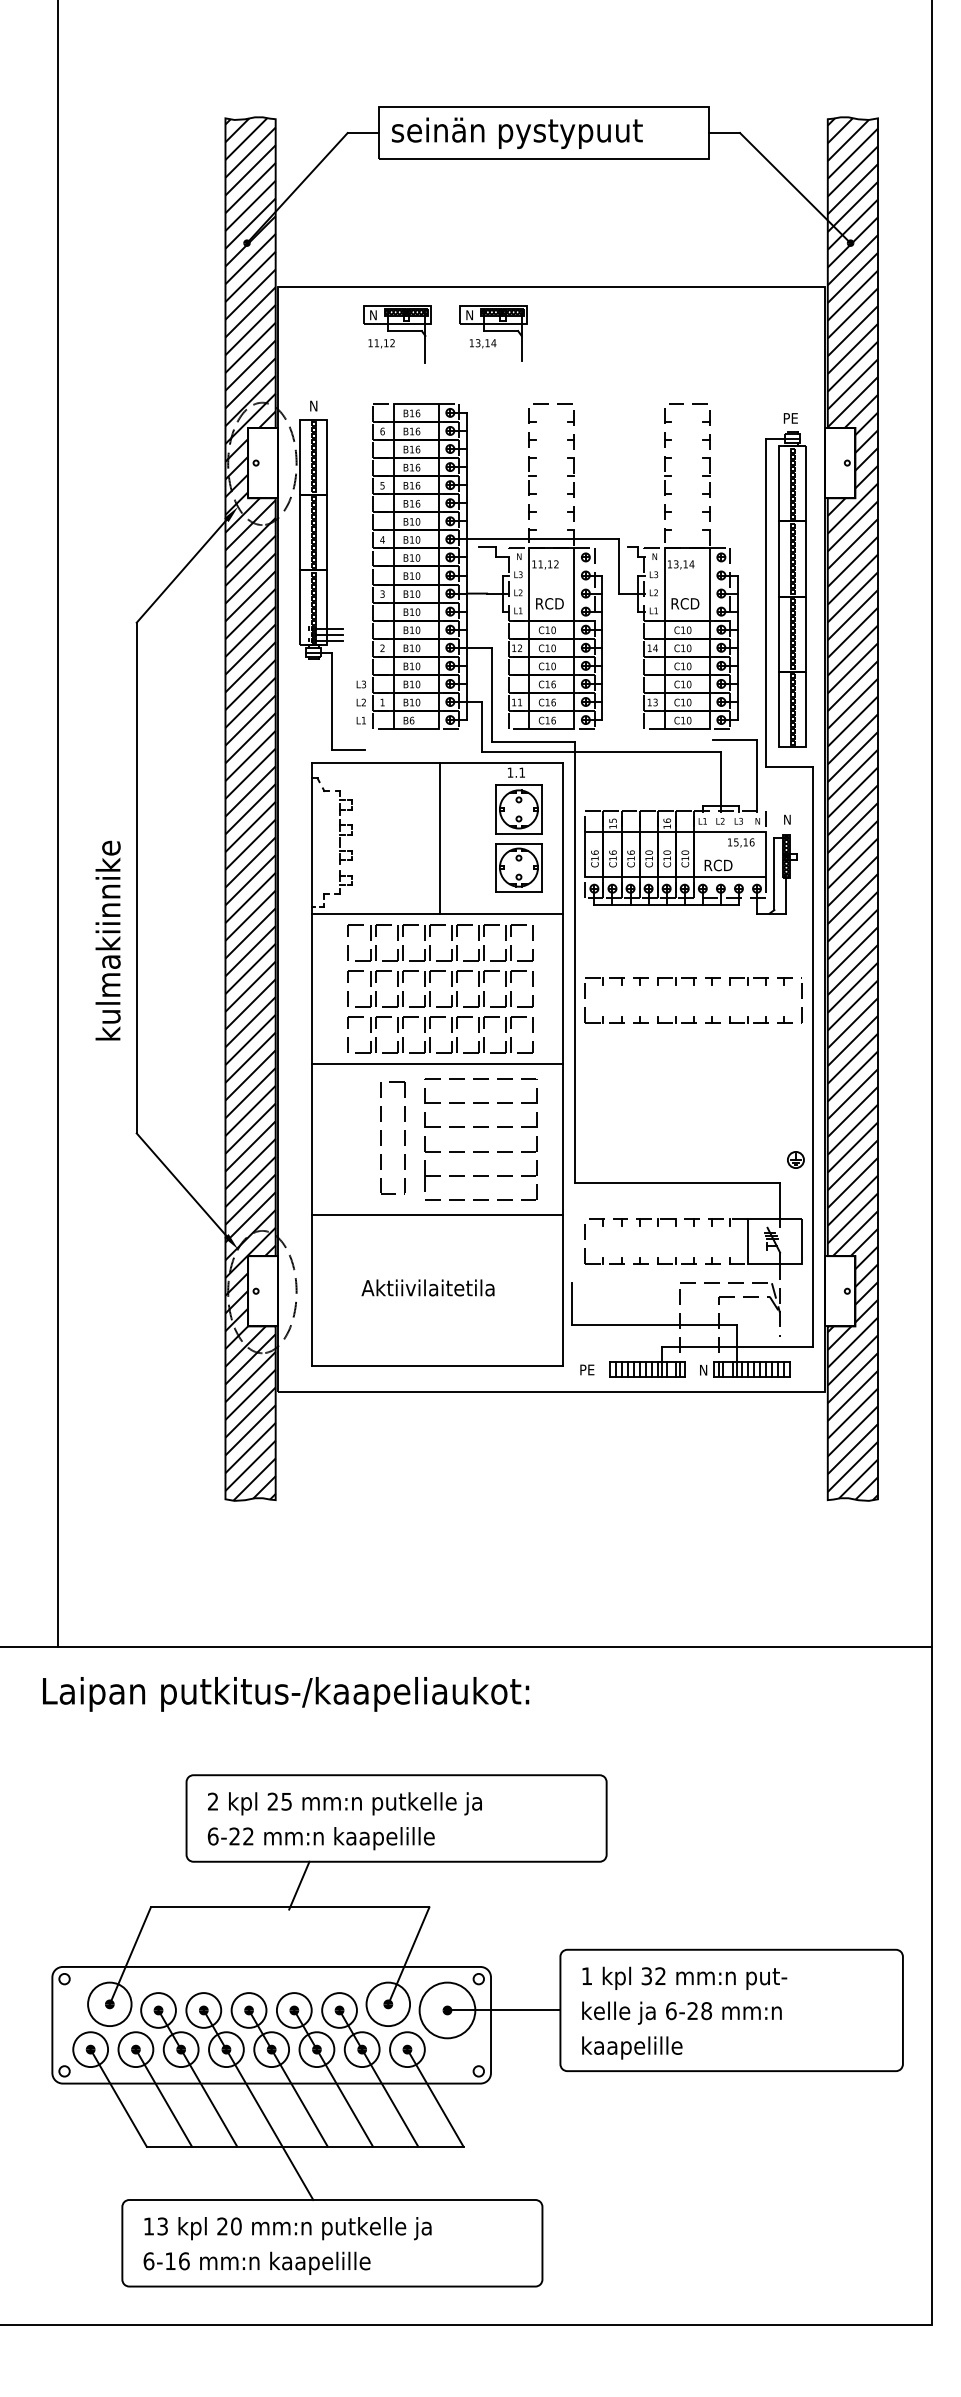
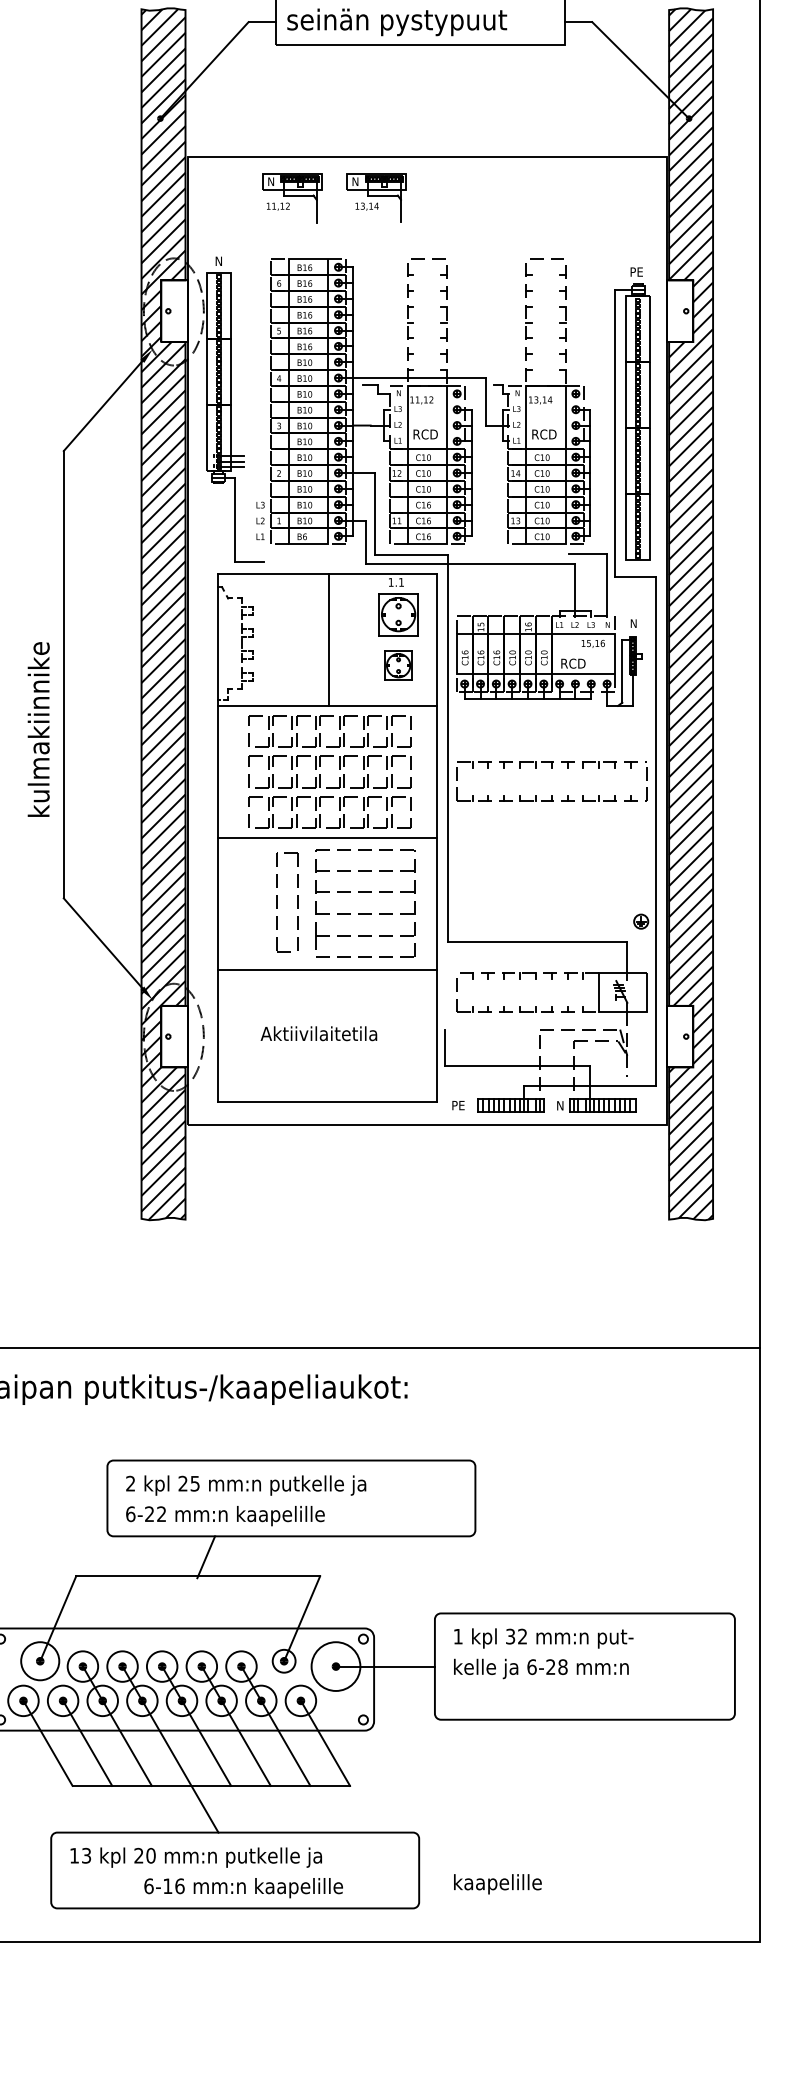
part: (518, 867) -> (398, 665), size x0.7
circle: (388, 2004) -> (284, 1661), size x0.6
text: (632, 2047) -> (498, 1883), moved
text: (256, 2262) -> (243, 1887), moved

